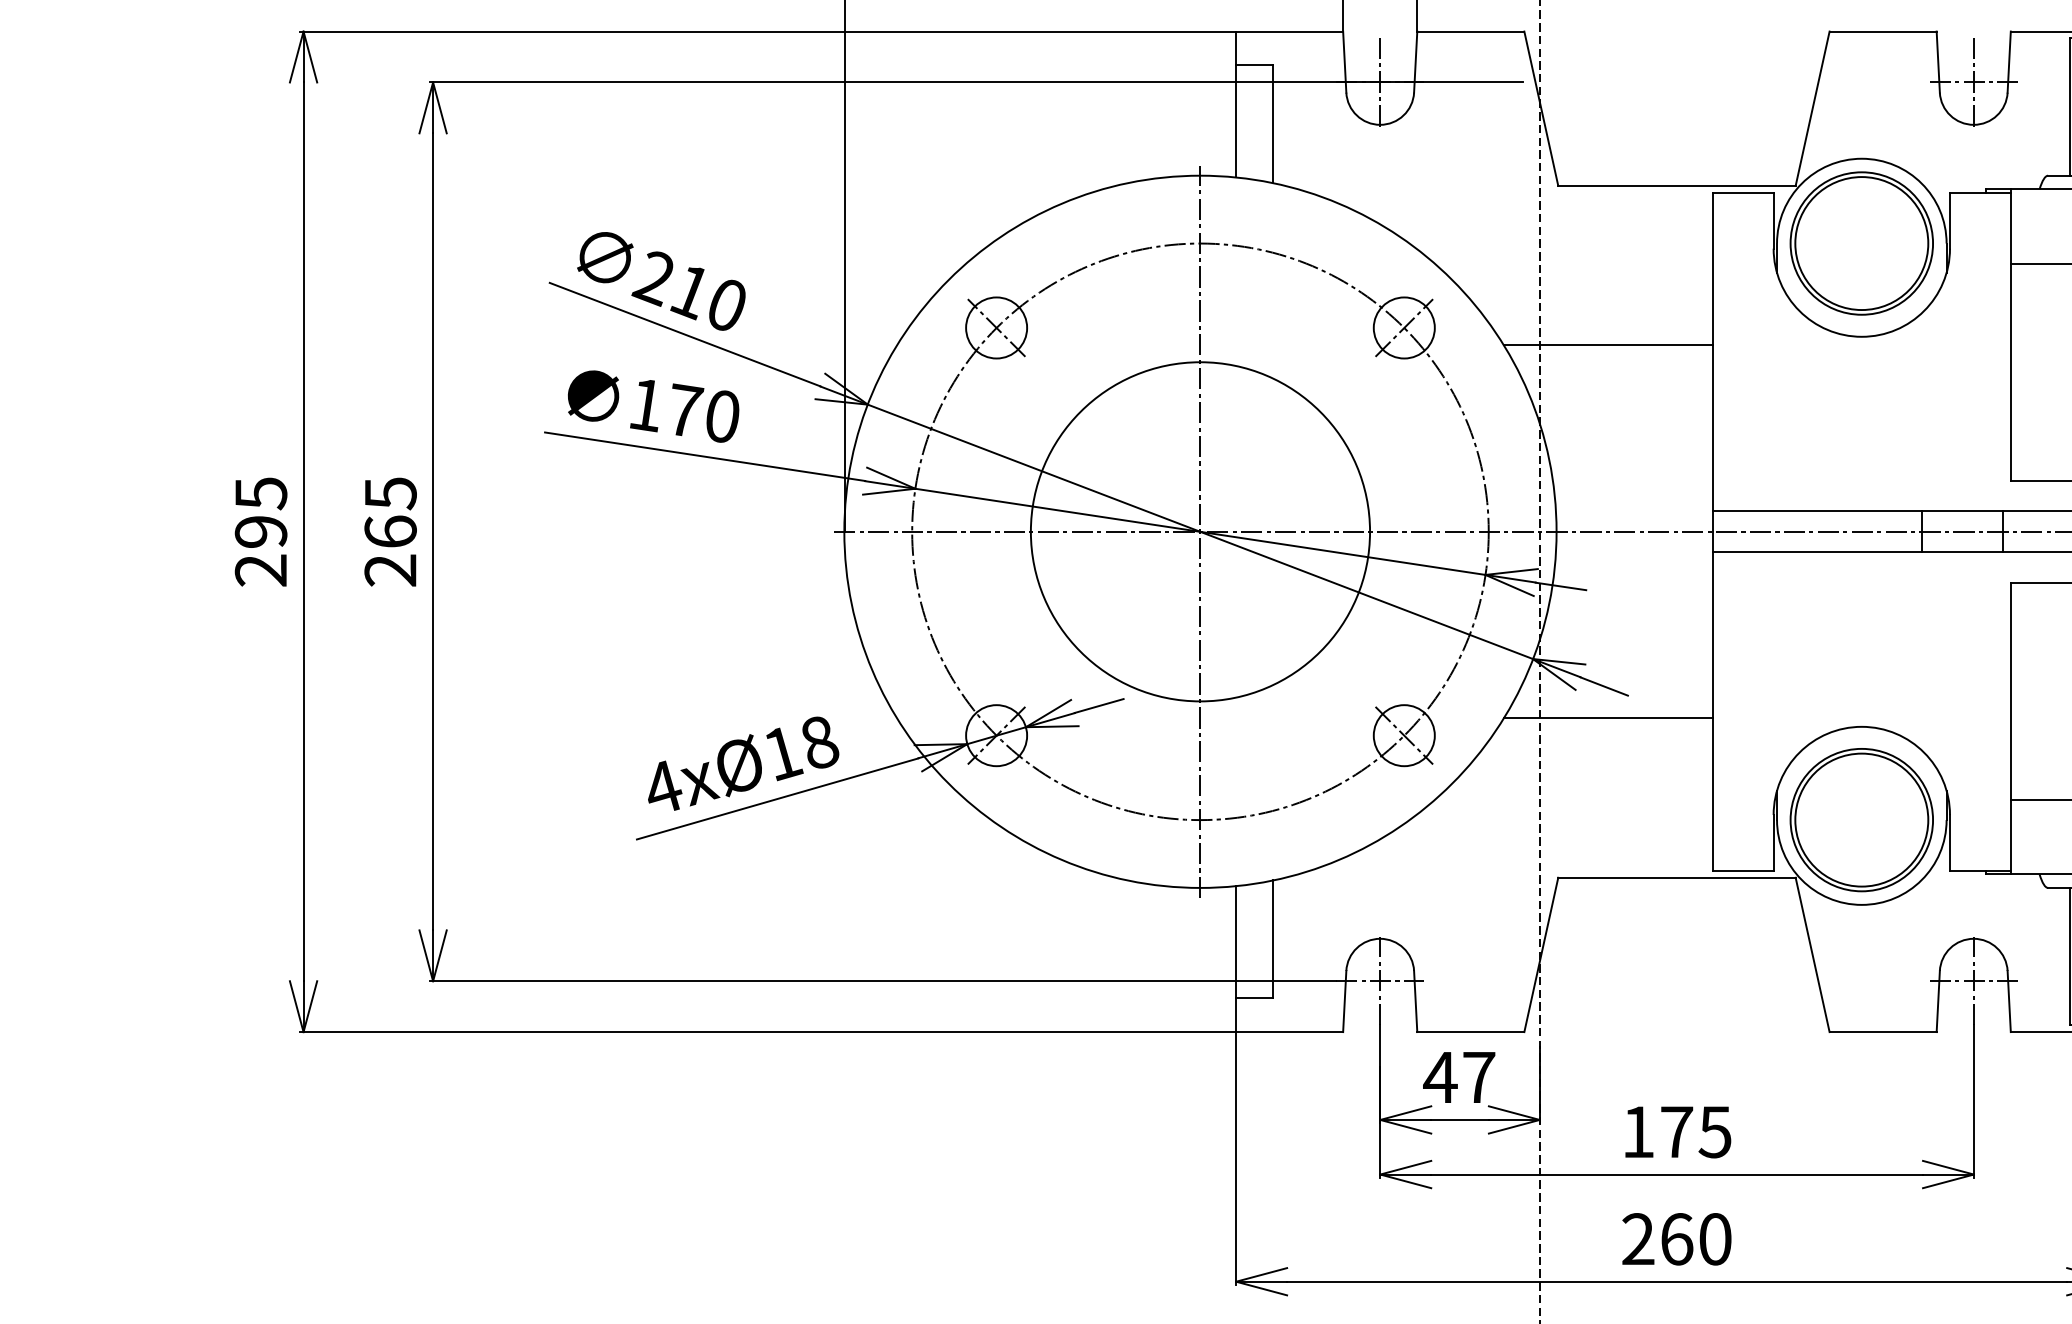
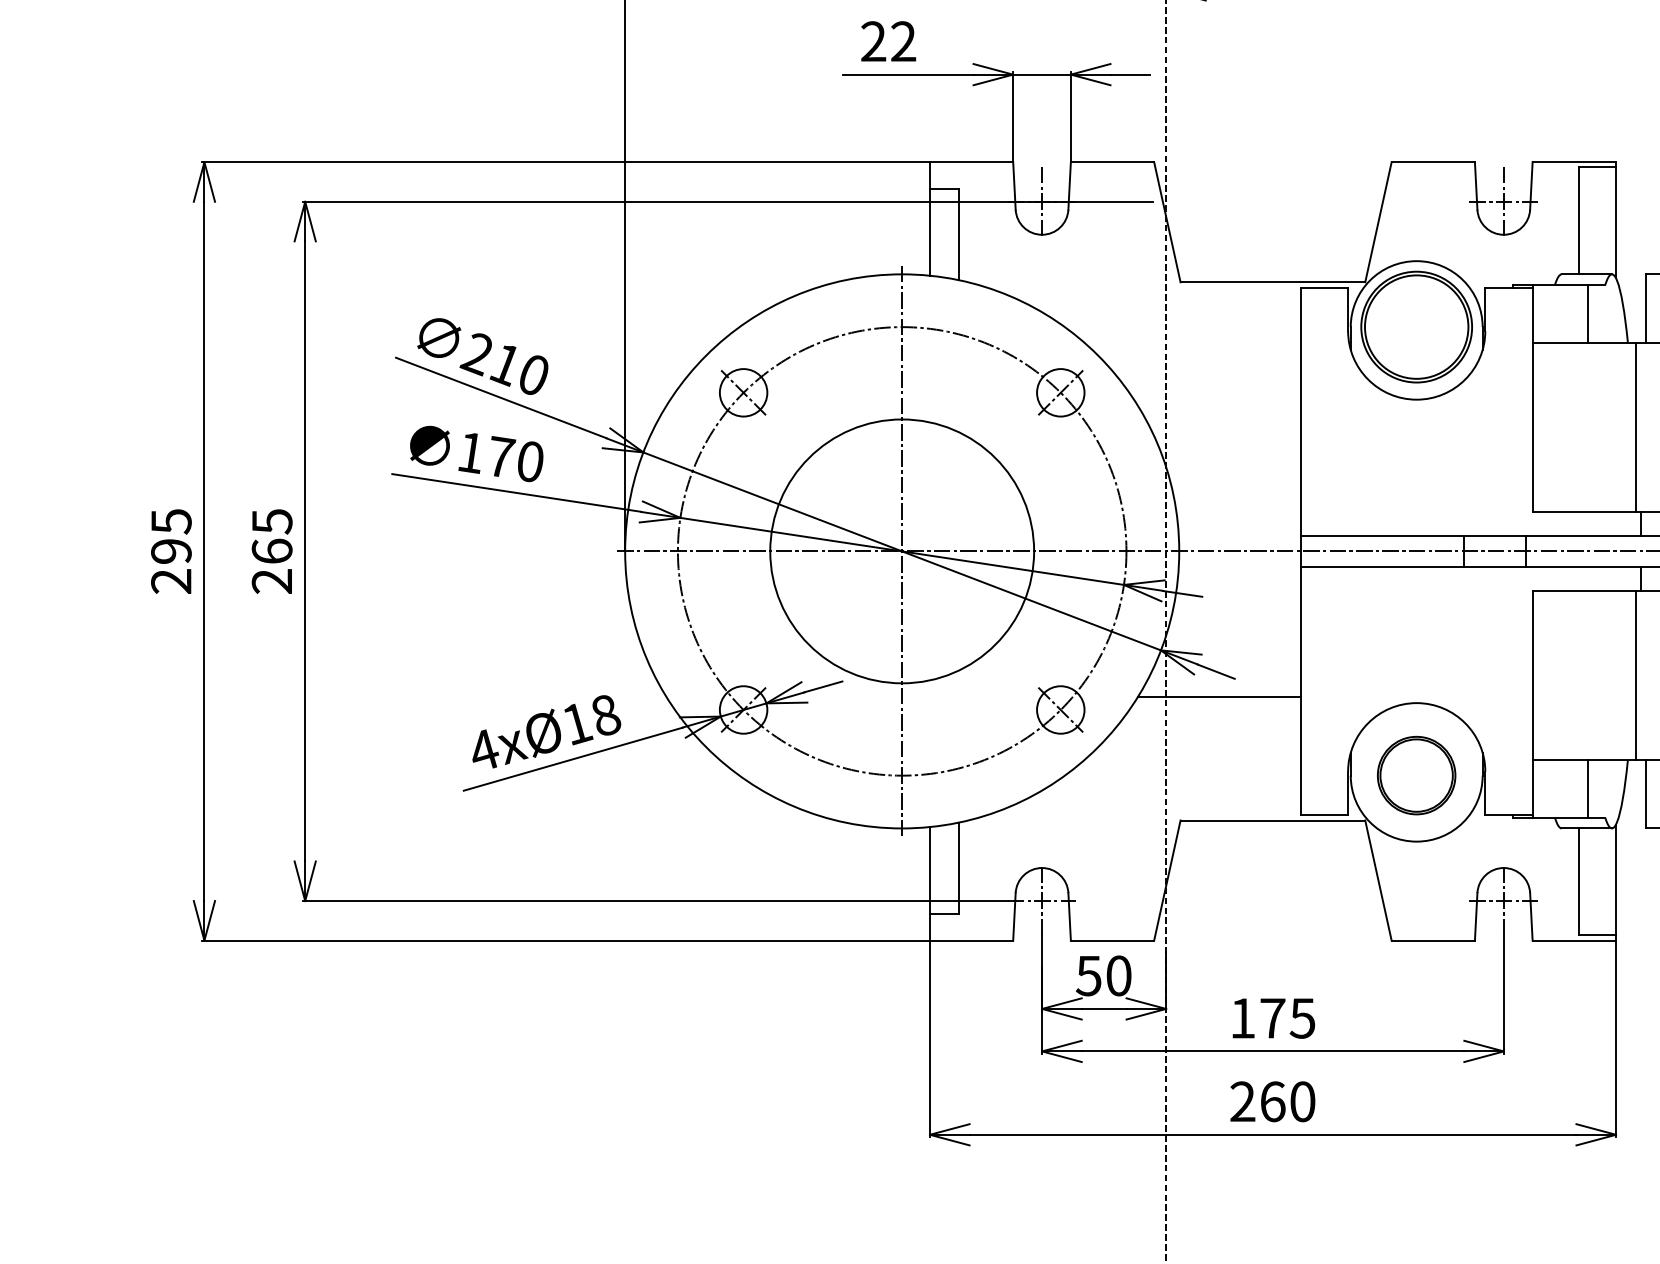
line: (1608, 345) -> (1219, 406), removed
part: (1861, 819) -> (1416, 775), size x0.7
text: (1459, 1076) -> (1103, 975), 47 -> 50

